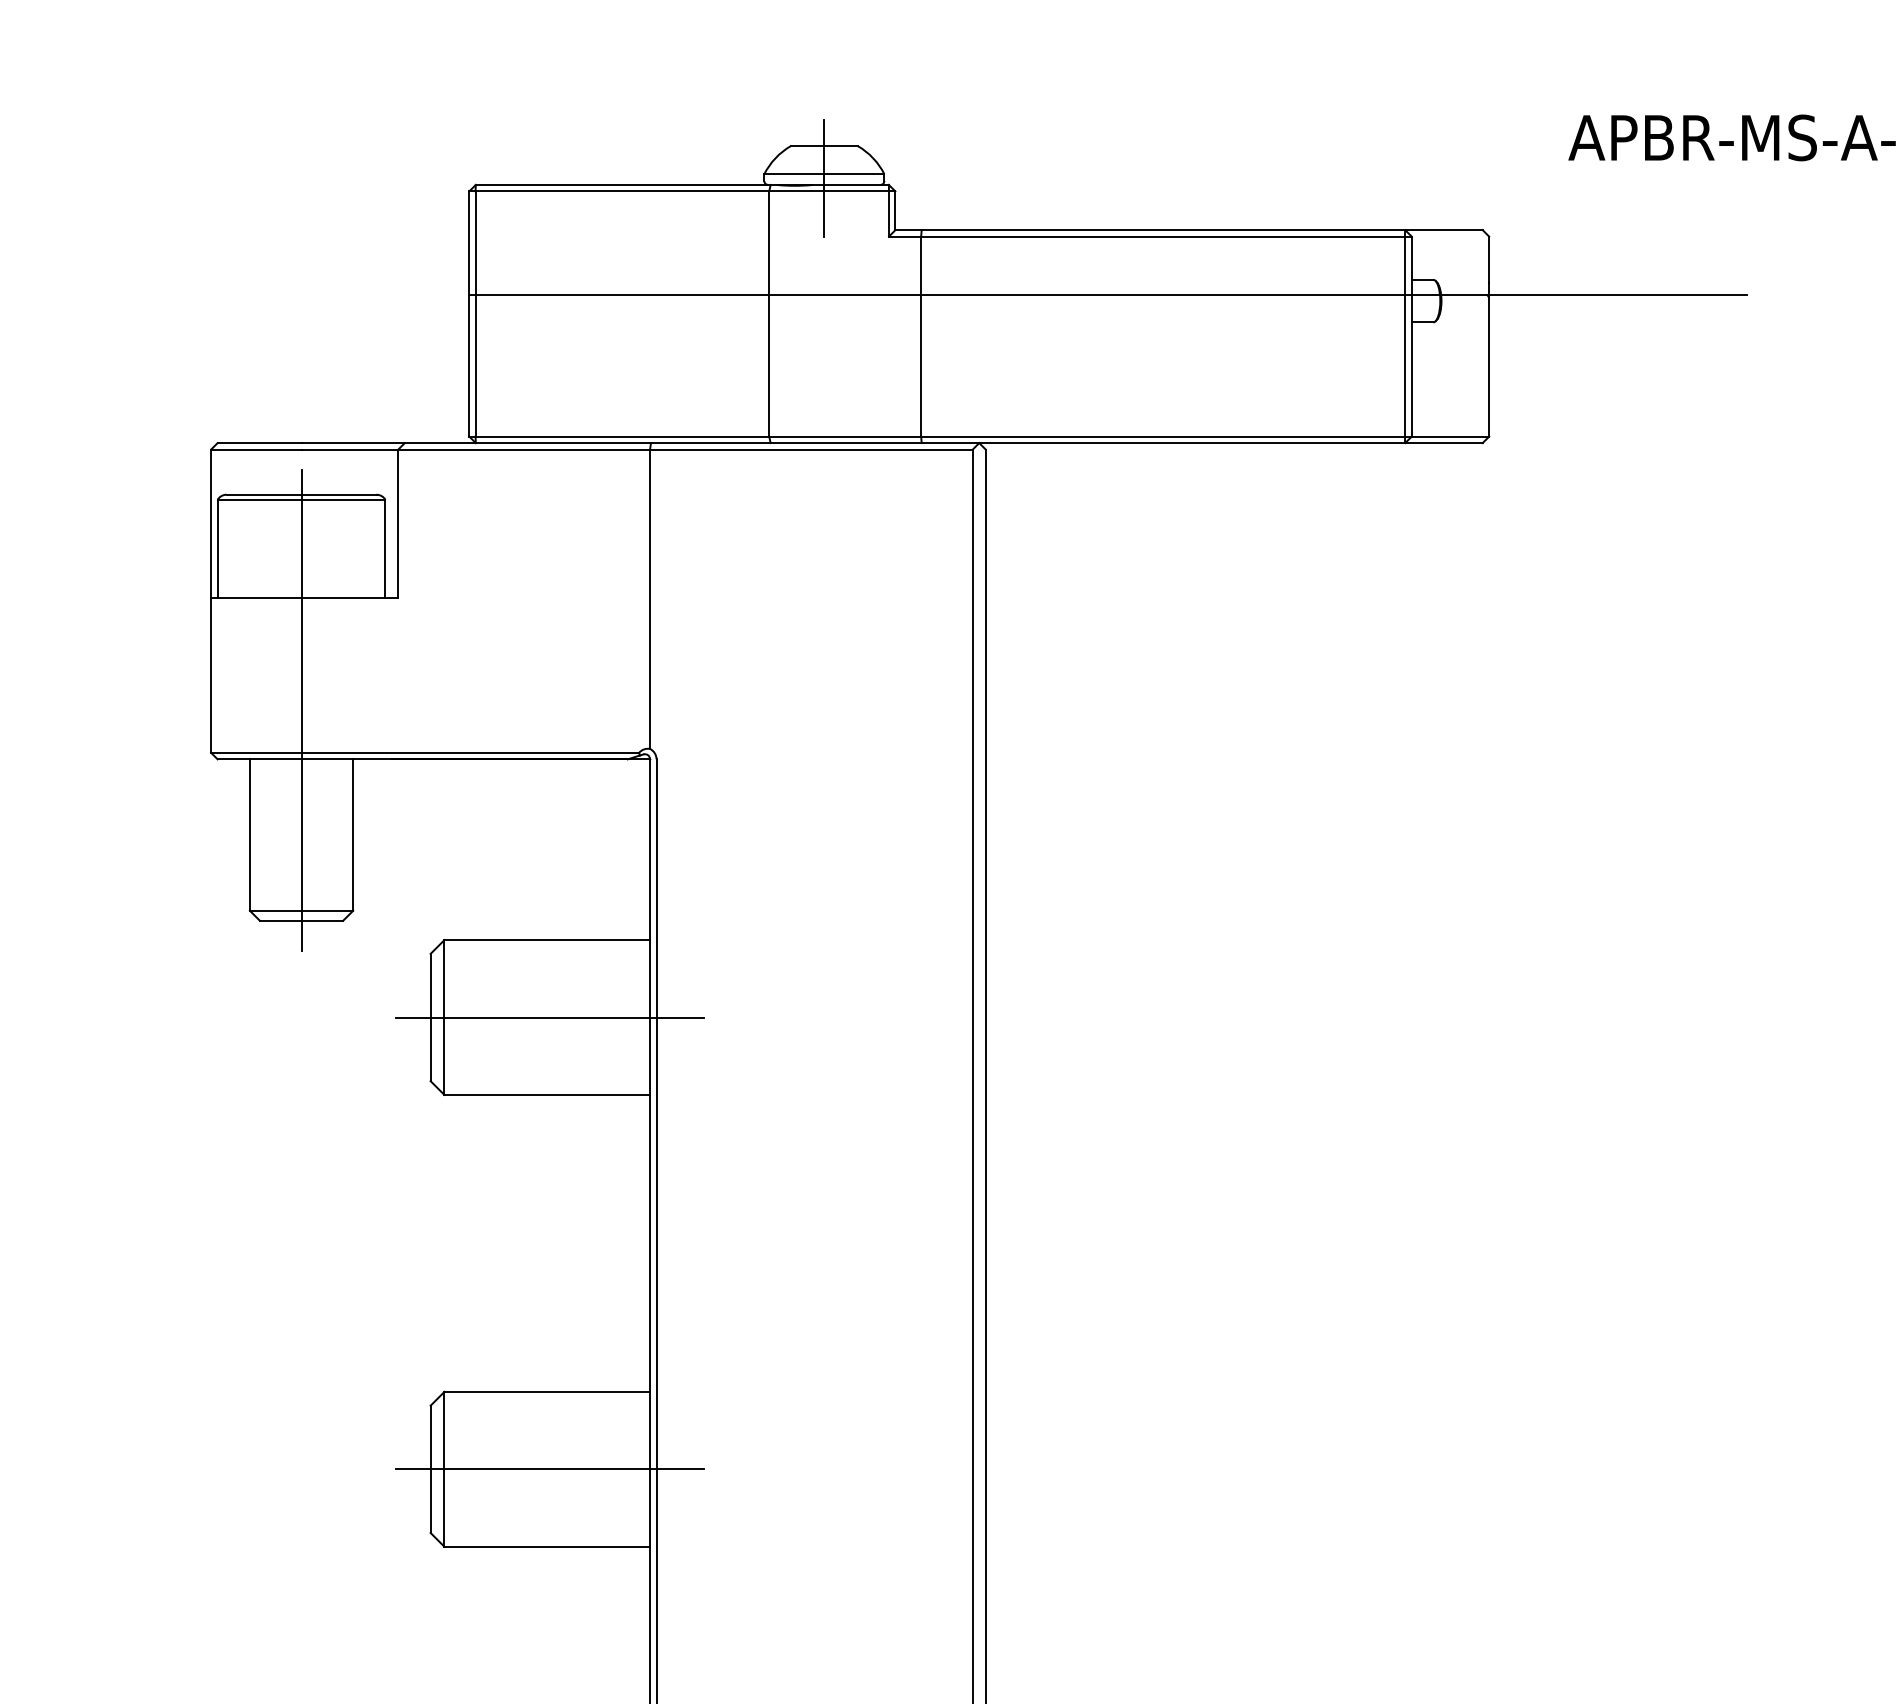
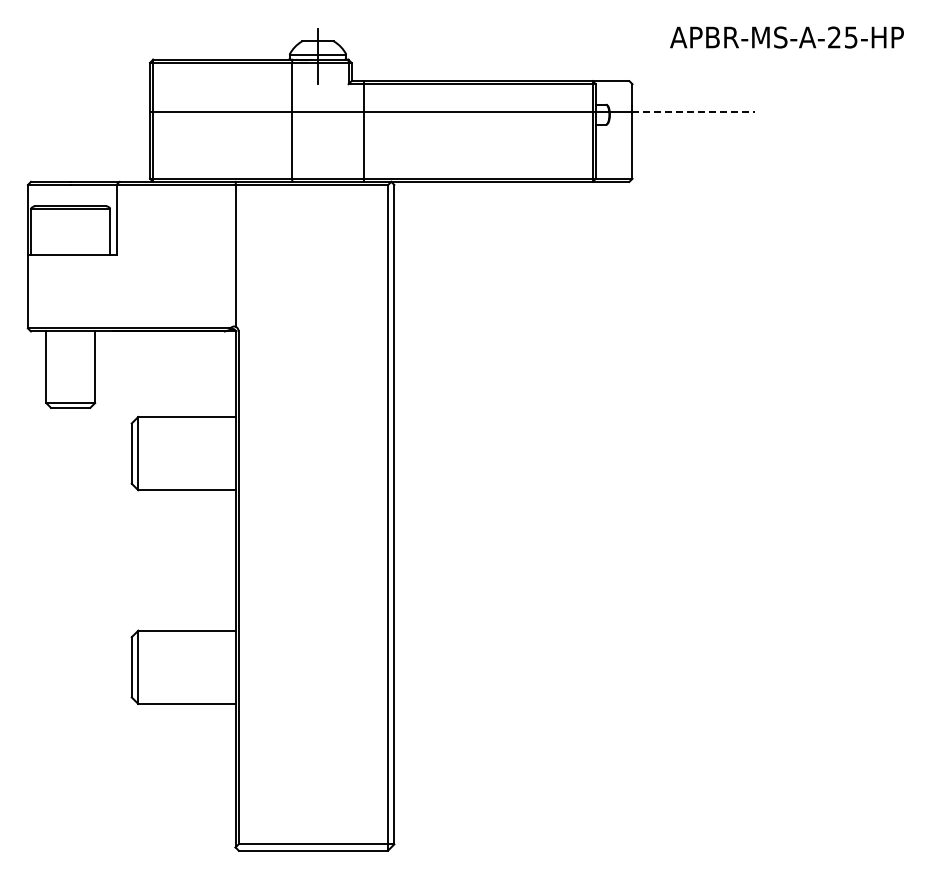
line: (1620, 294) -> (694, 111), solid -> dashed
line: (301, 710) -> (70, 308), removed
line: (550, 1017) -> (188, 453), removed
line: (550, 1469) -> (188, 667), removed

